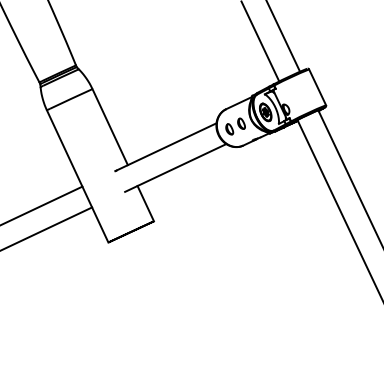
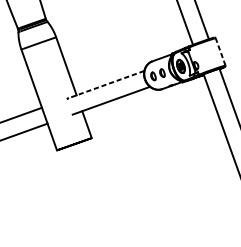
line: (317, 87) -> (220, 51), solid -> dashed
line: (165, 147) -> (105, 85), solid -> dashed

